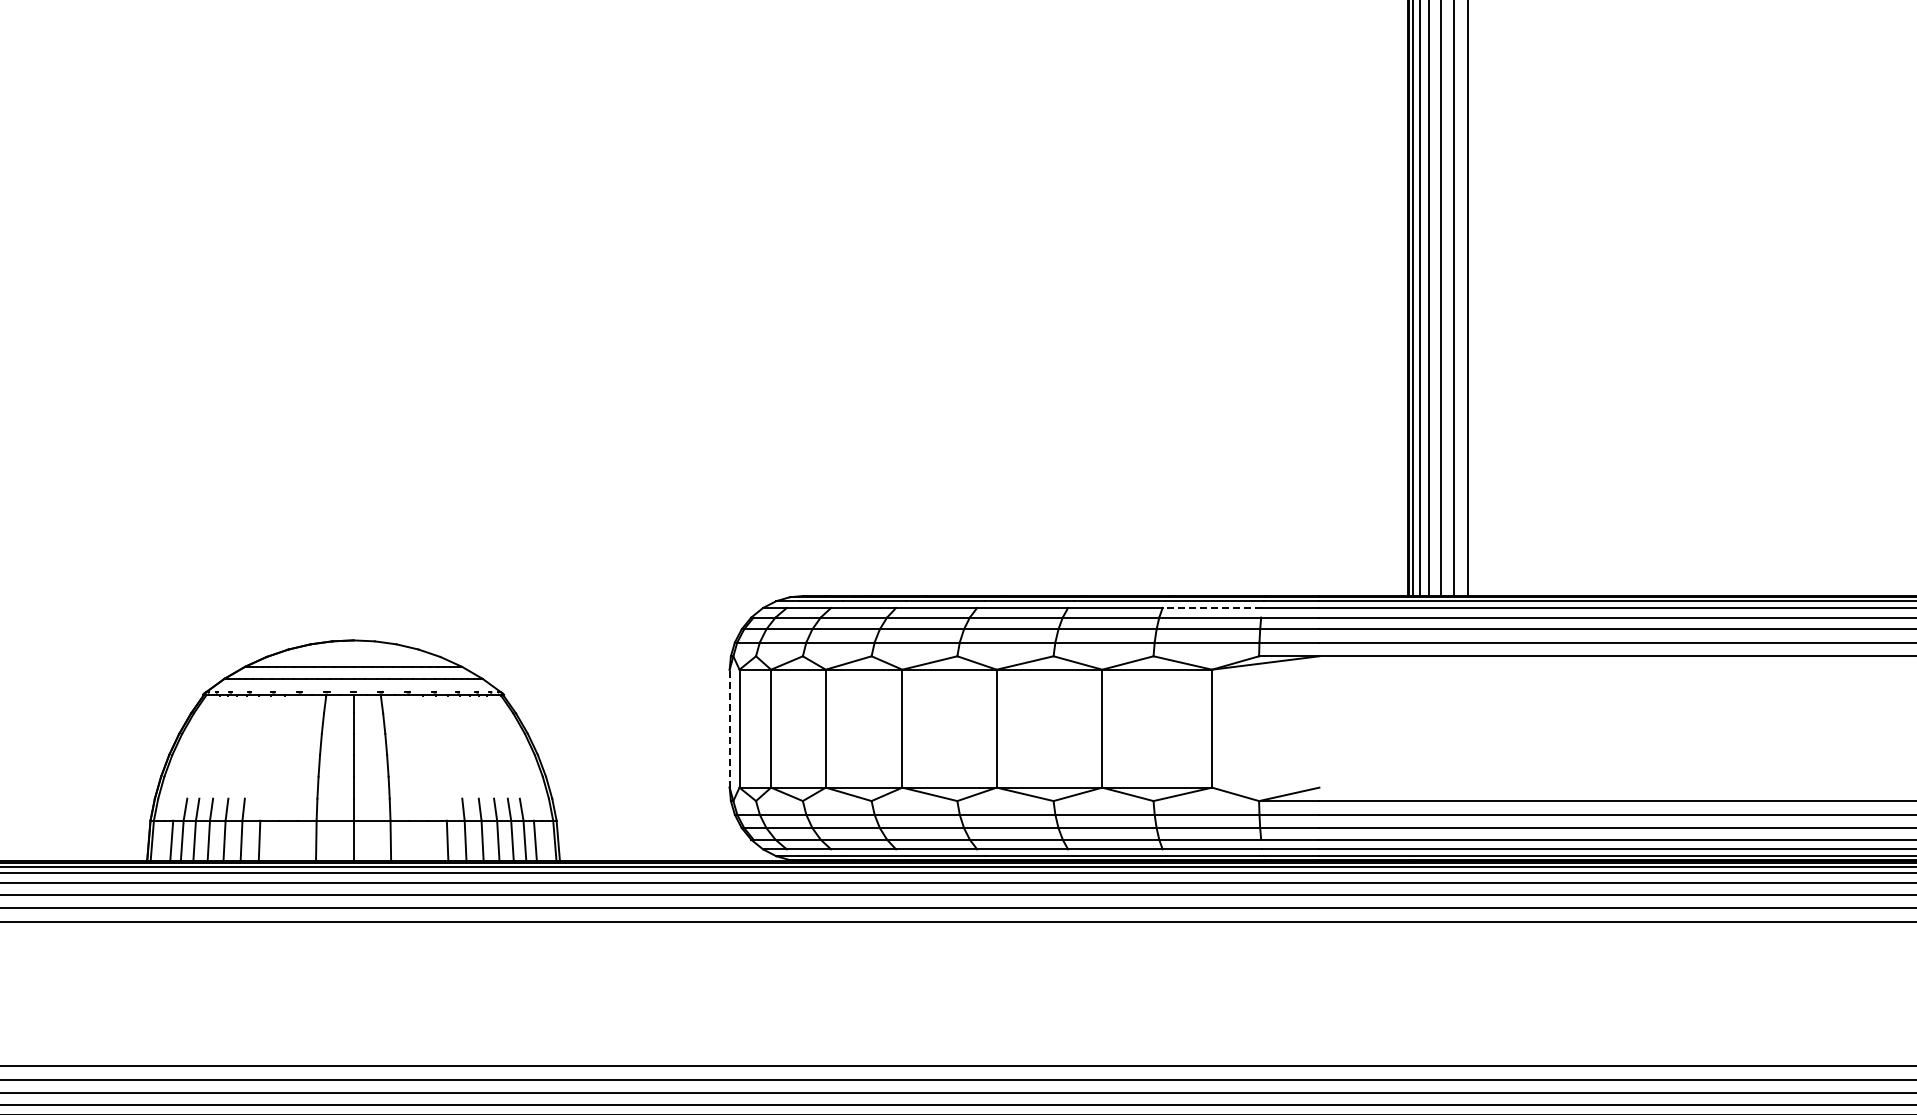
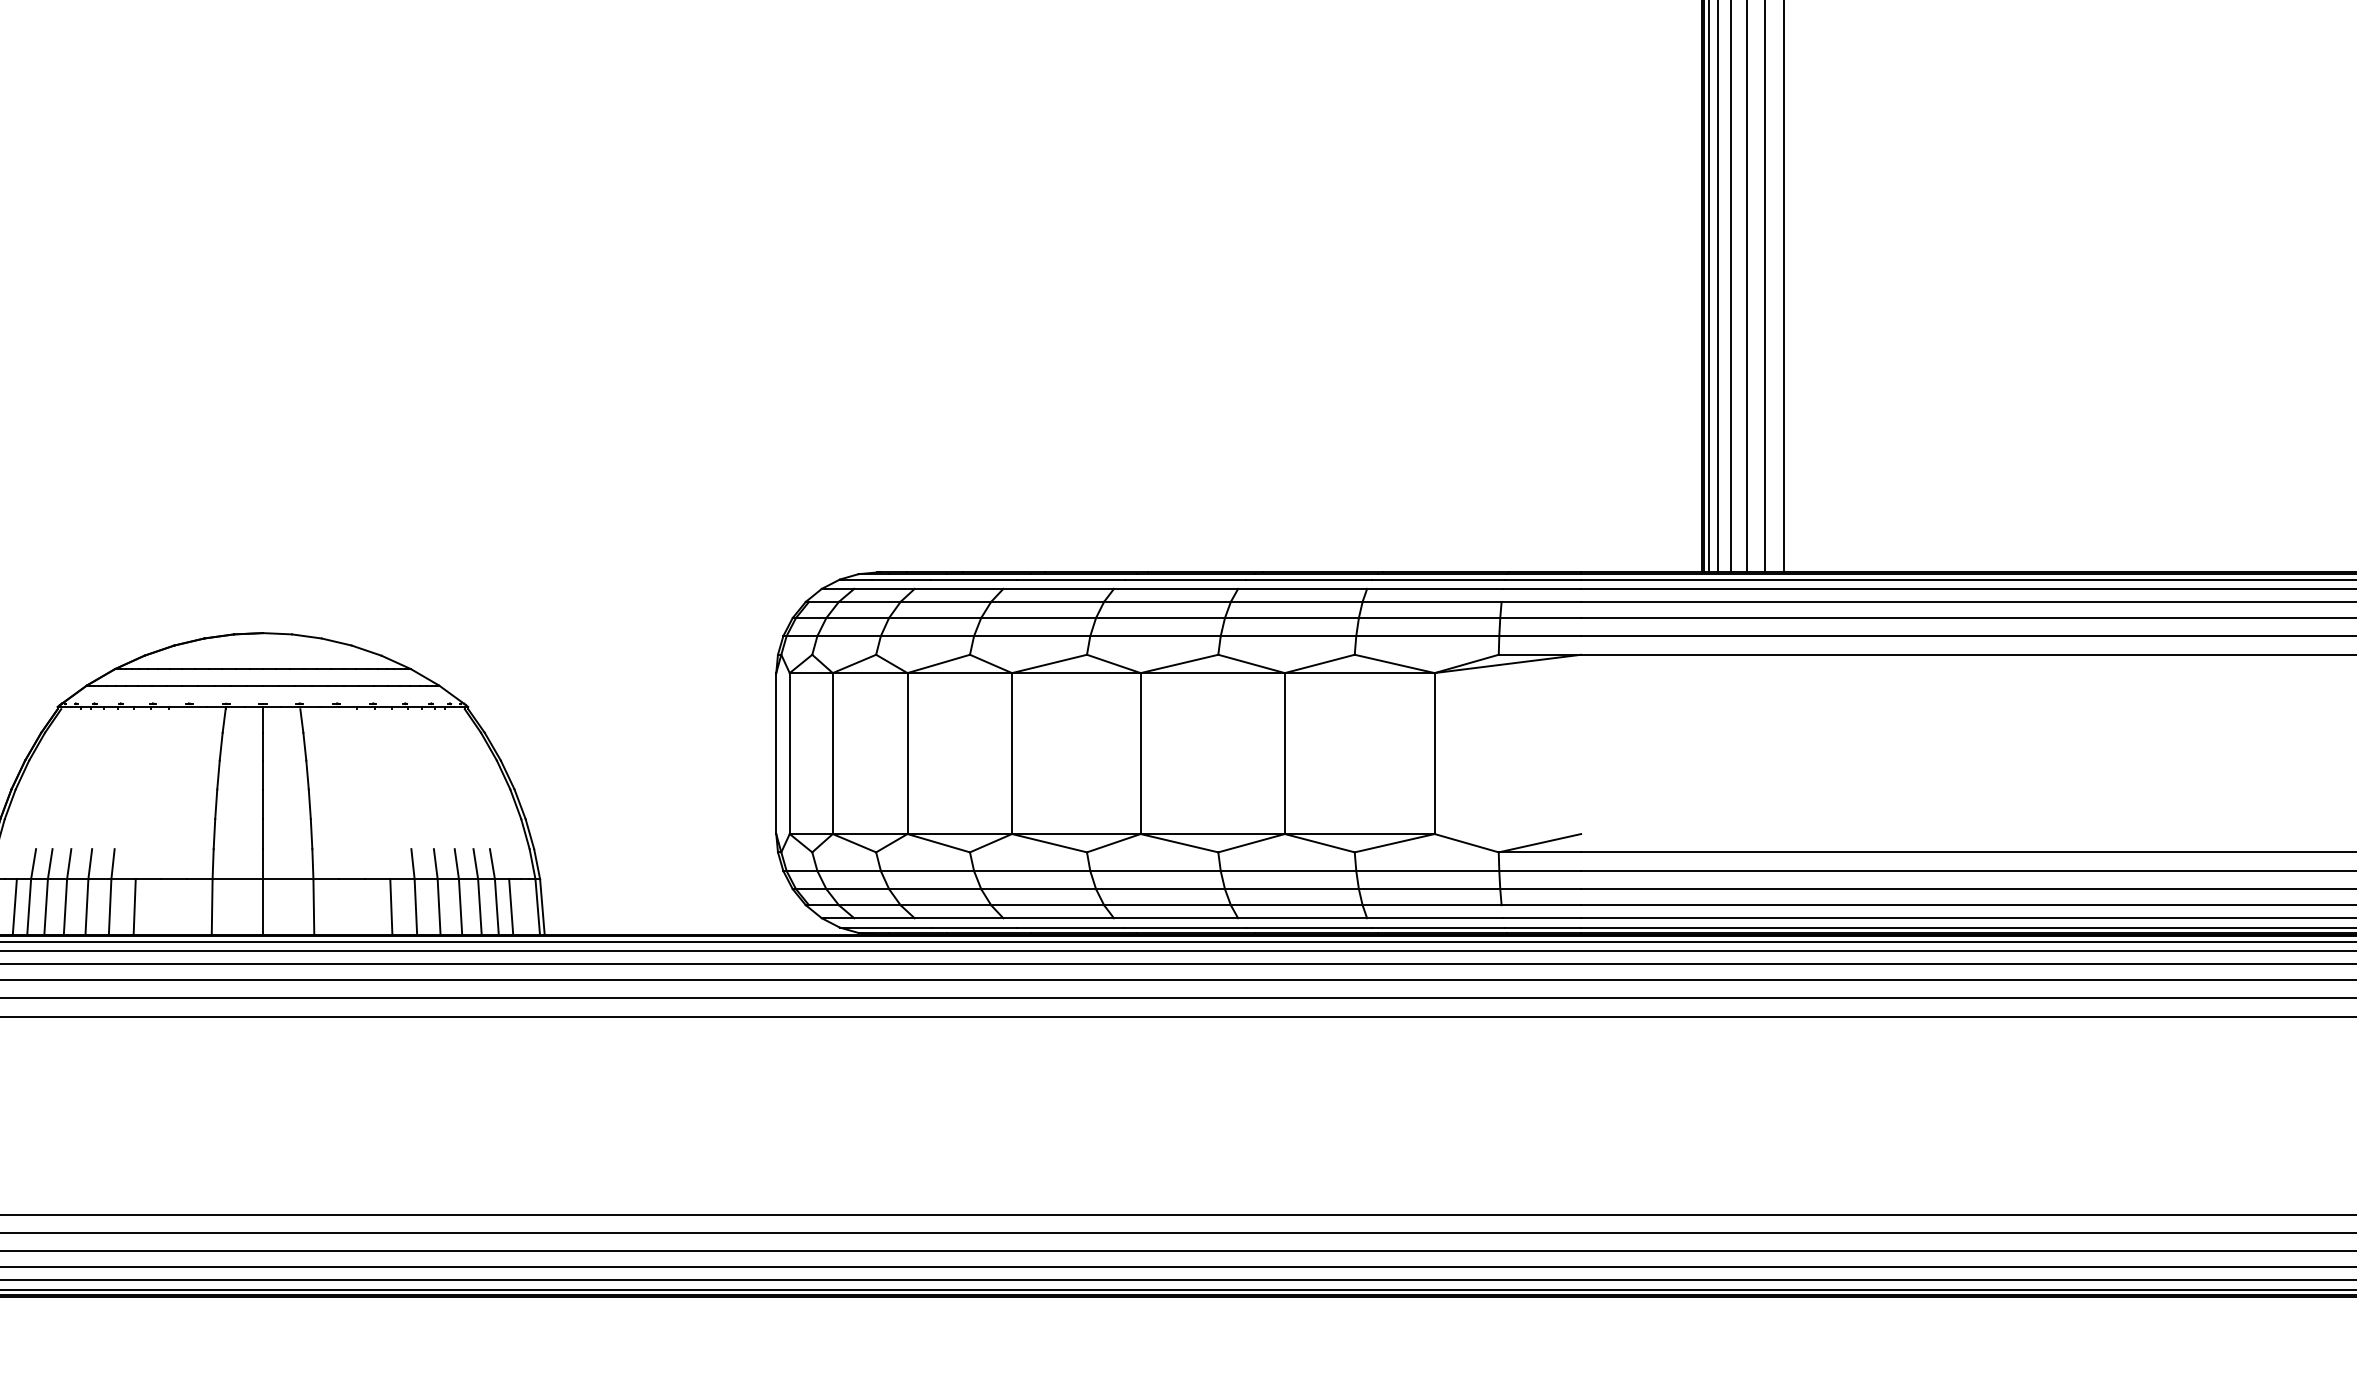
line: (1212, 608) -> (1435, 589), dashed -> solid
line: (729, 728) -> (776, 753), dashed -> solid

